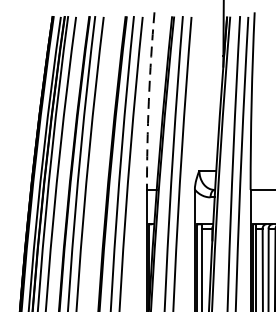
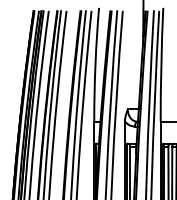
arc: (148, 100) -> (95, 64), dashed -> solid

